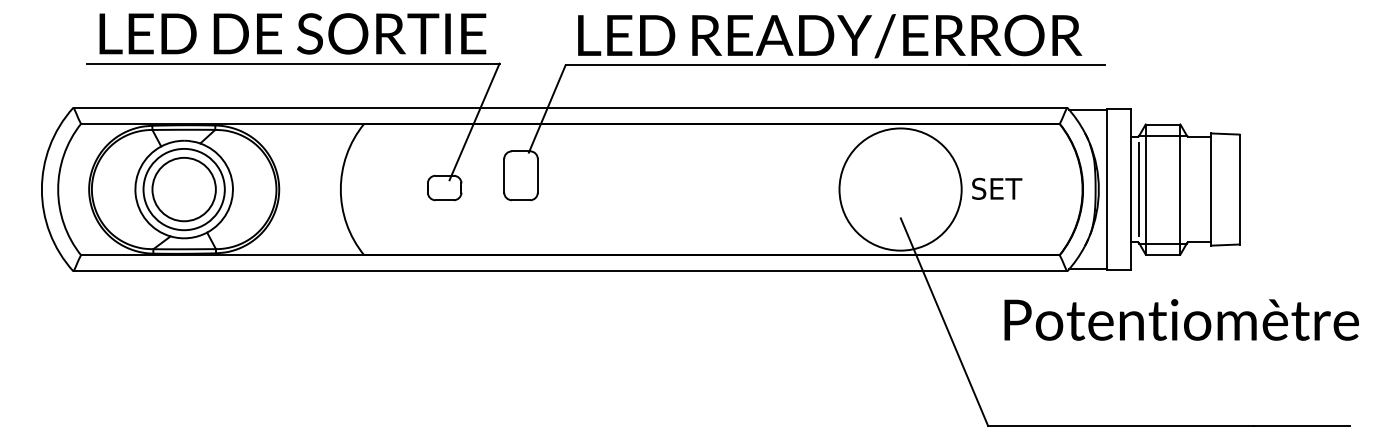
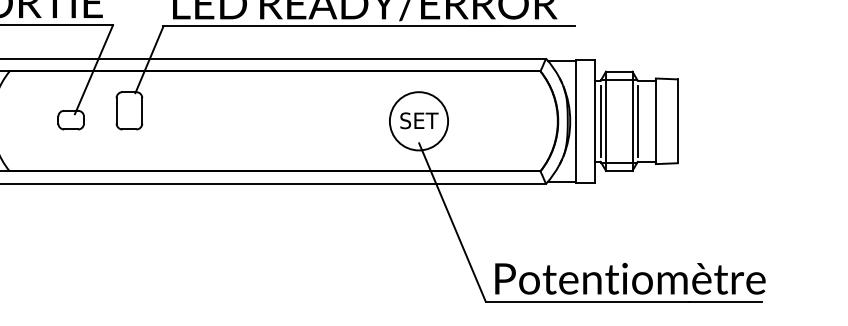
text: (997, 188) -> (419, 120), moved
circle: (900, 189) -> (418, 121), size x0.62
line: (1187, 189) -> (637, 121), added
text: (1181, 319) -> (630, 278), moved

